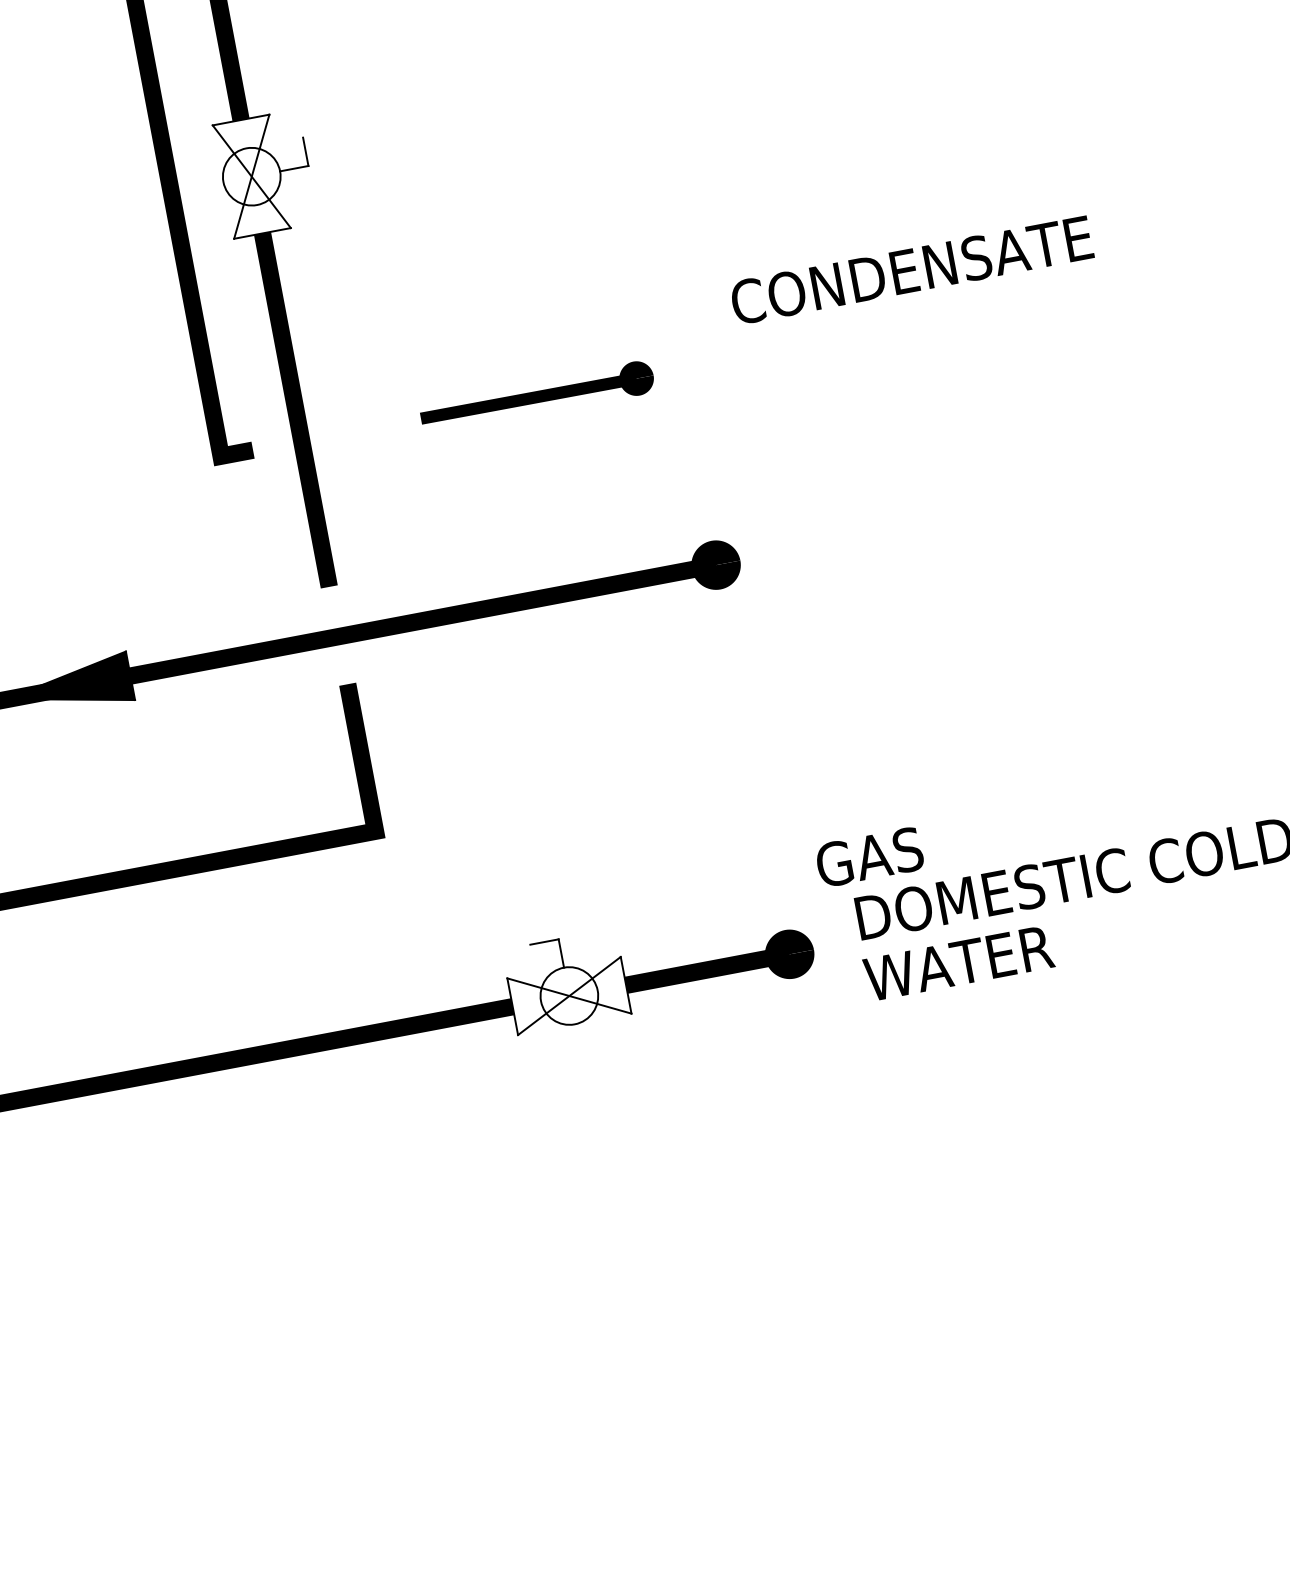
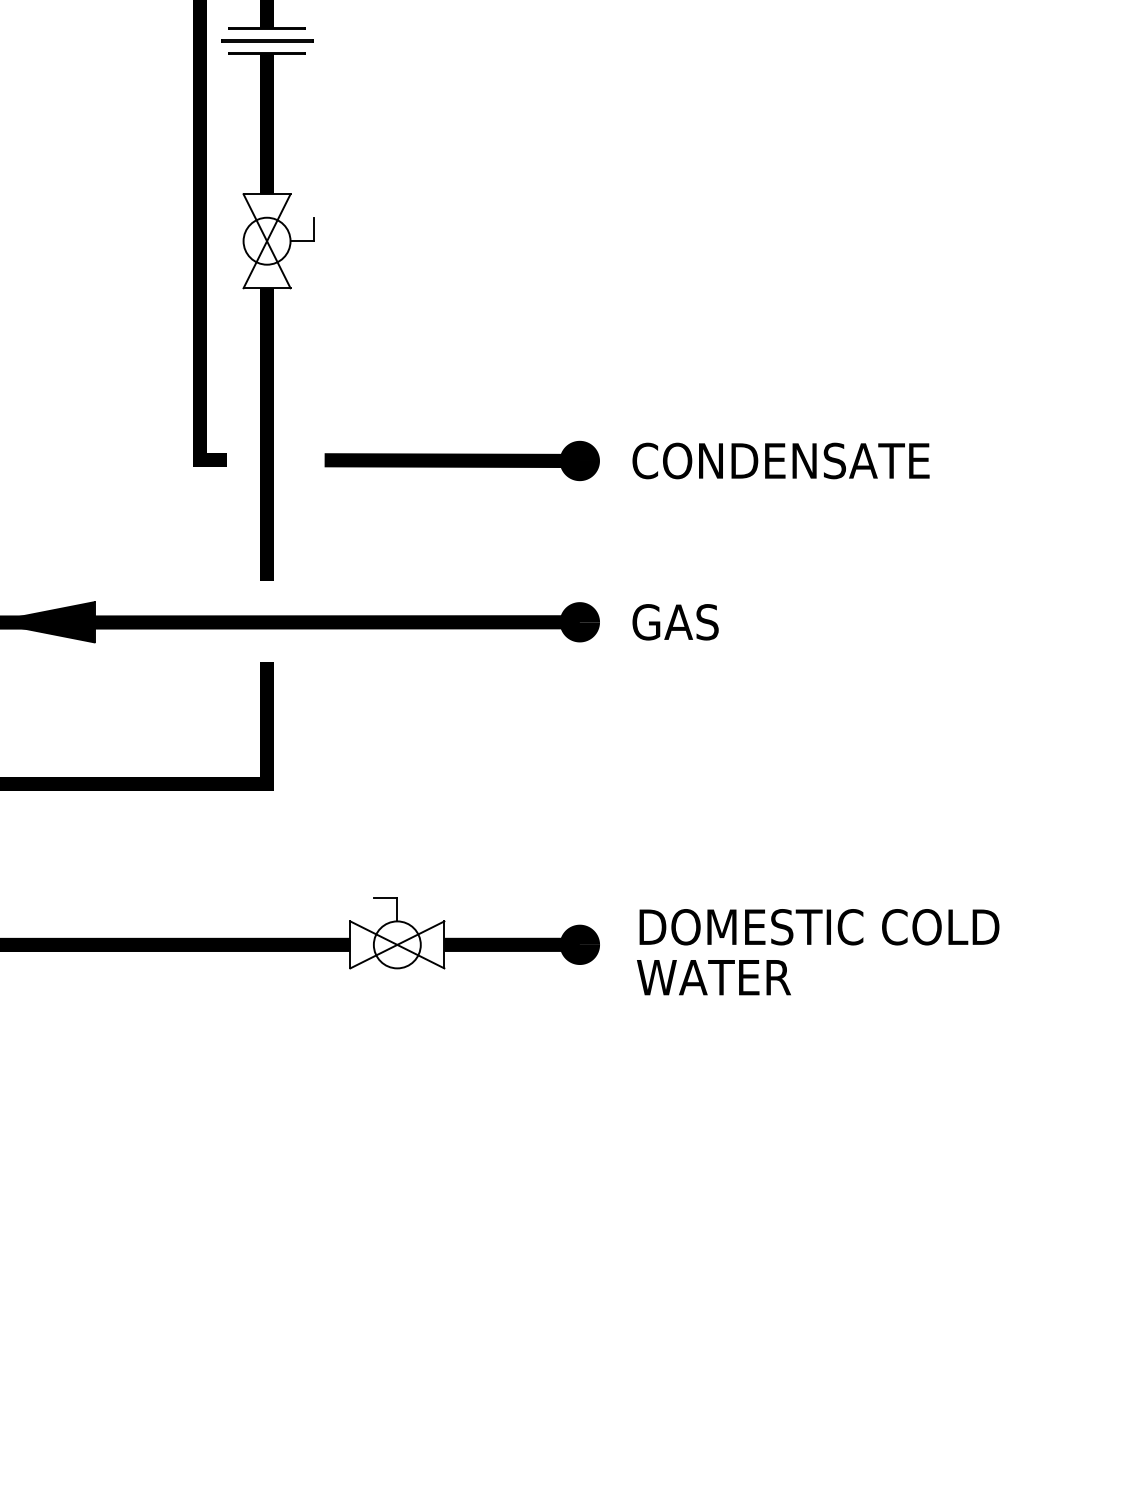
text: (911, 269) -> (780, 460), moved
part: (536, 396) -> (461, 460), size x1.43
text: (869, 857) -> (675, 622), moved

